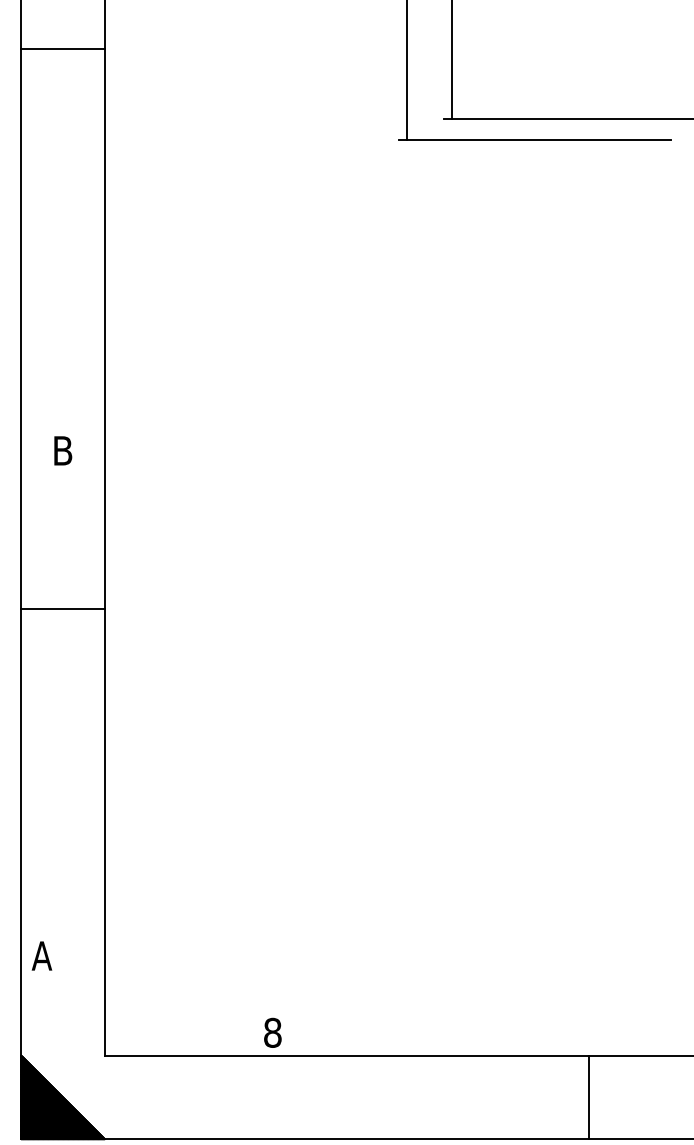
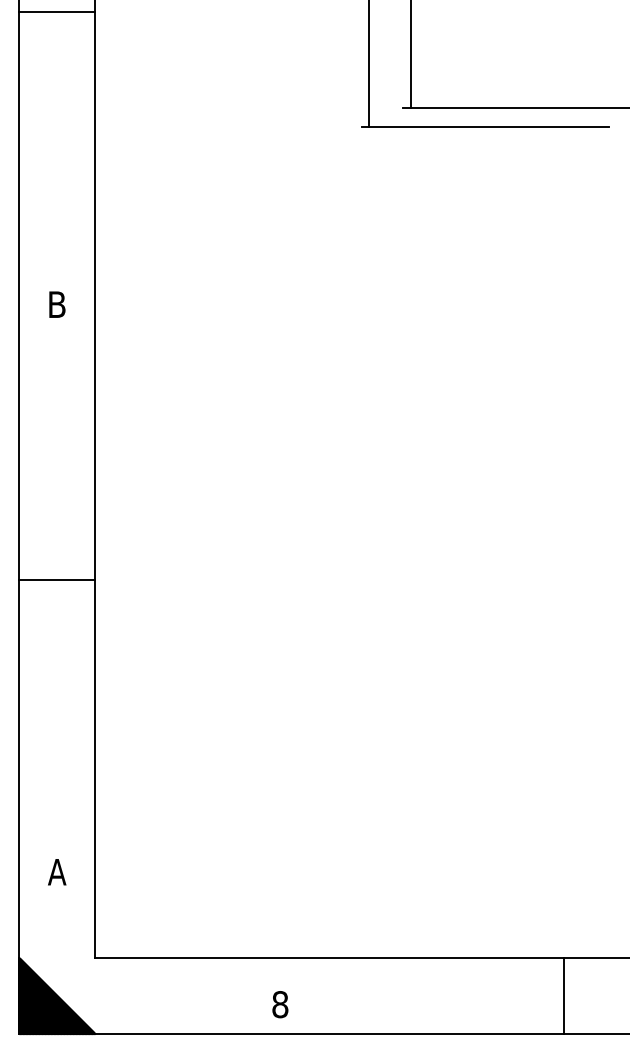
line: (62, 48) -> (56, 12), moved
text: (63, 450) -> (57, 304), moved
line: (62, 609) -> (56, 580), moved
text: (41, 955) -> (56, 871), moved
text: (272, 1032) -> (280, 1004), moved
line: (588, 1097) -> (564, 996), moved

